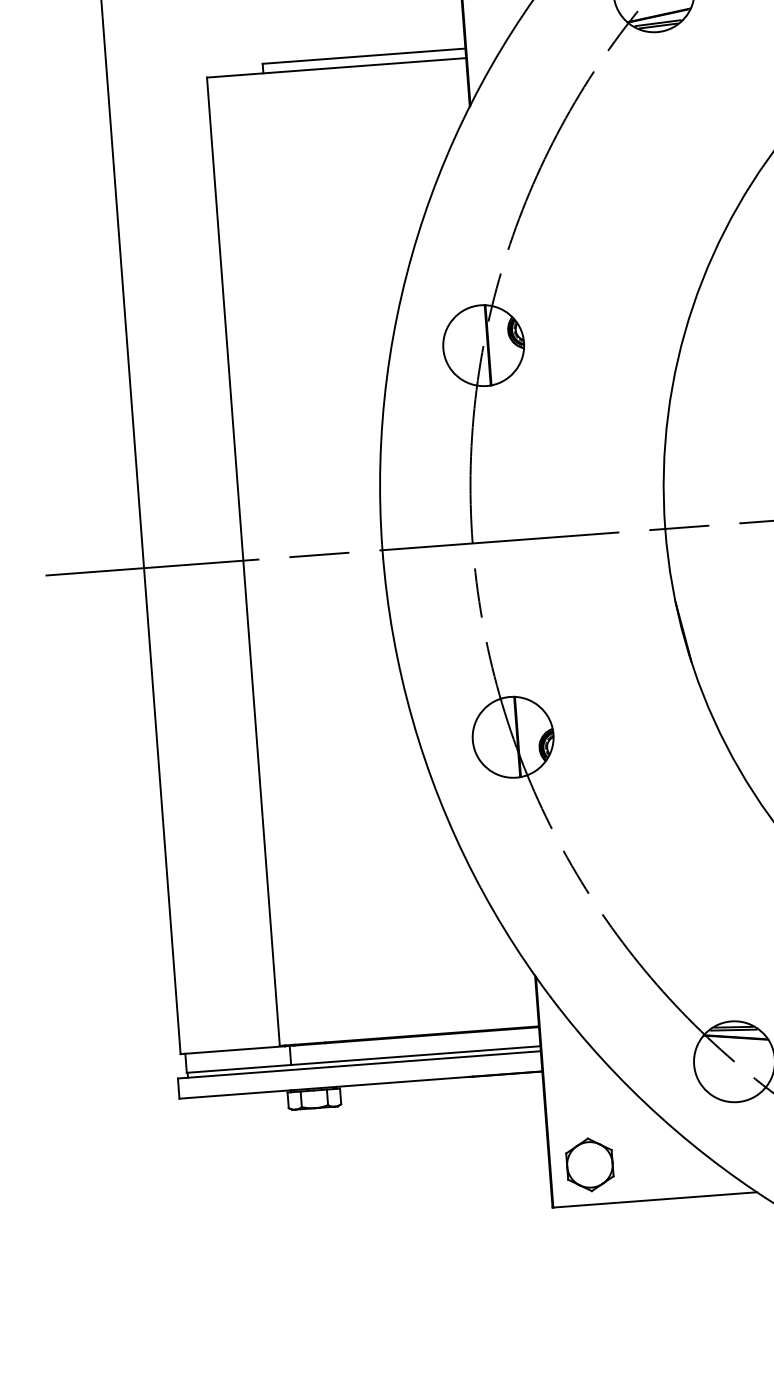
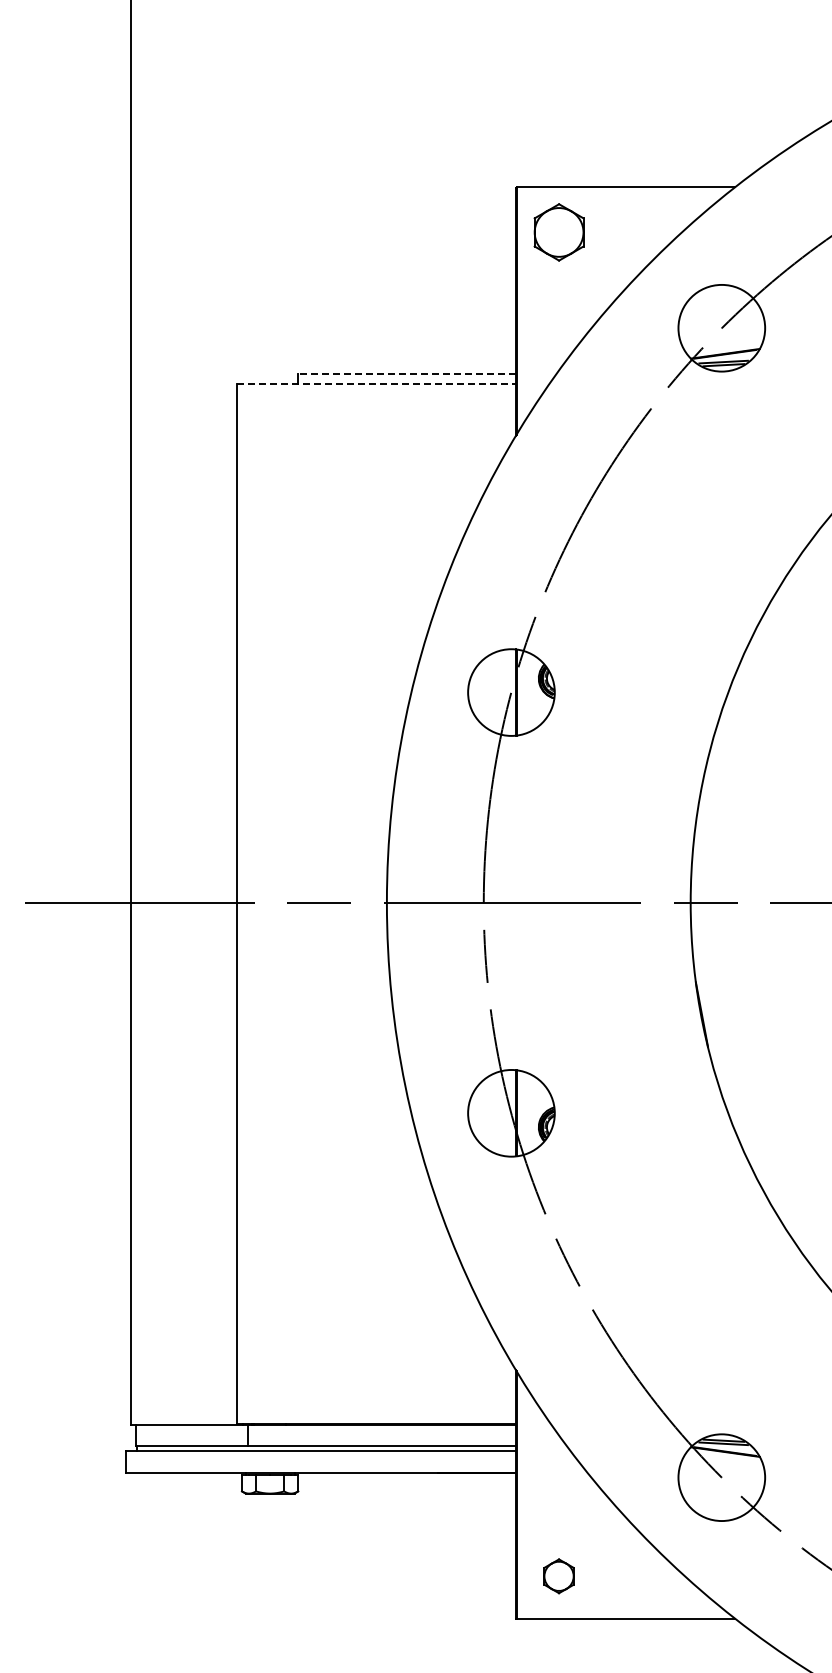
line: (363, 55) -> (406, 373), solid -> dashed
line: (337, 68) -> (377, 384), solid -> dashed
part: (589, 1165) -> (558, 1576), size x0.6

